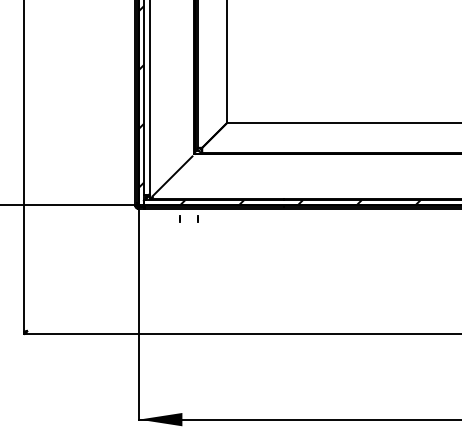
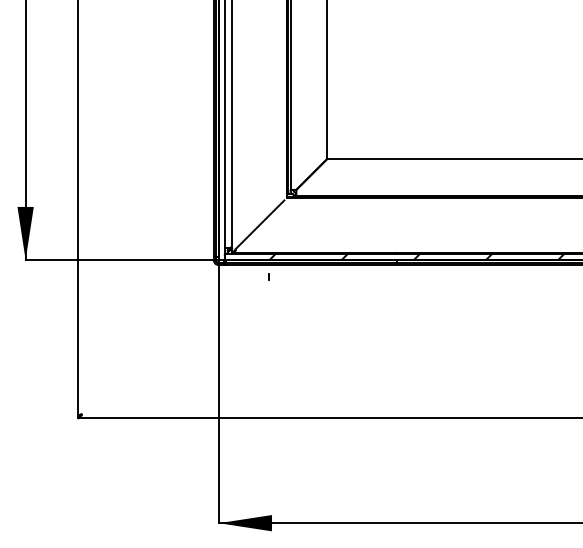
hatch: (141, 96) -> (221, 127), removed
part: (197, 218) -> (290, 276), removed

